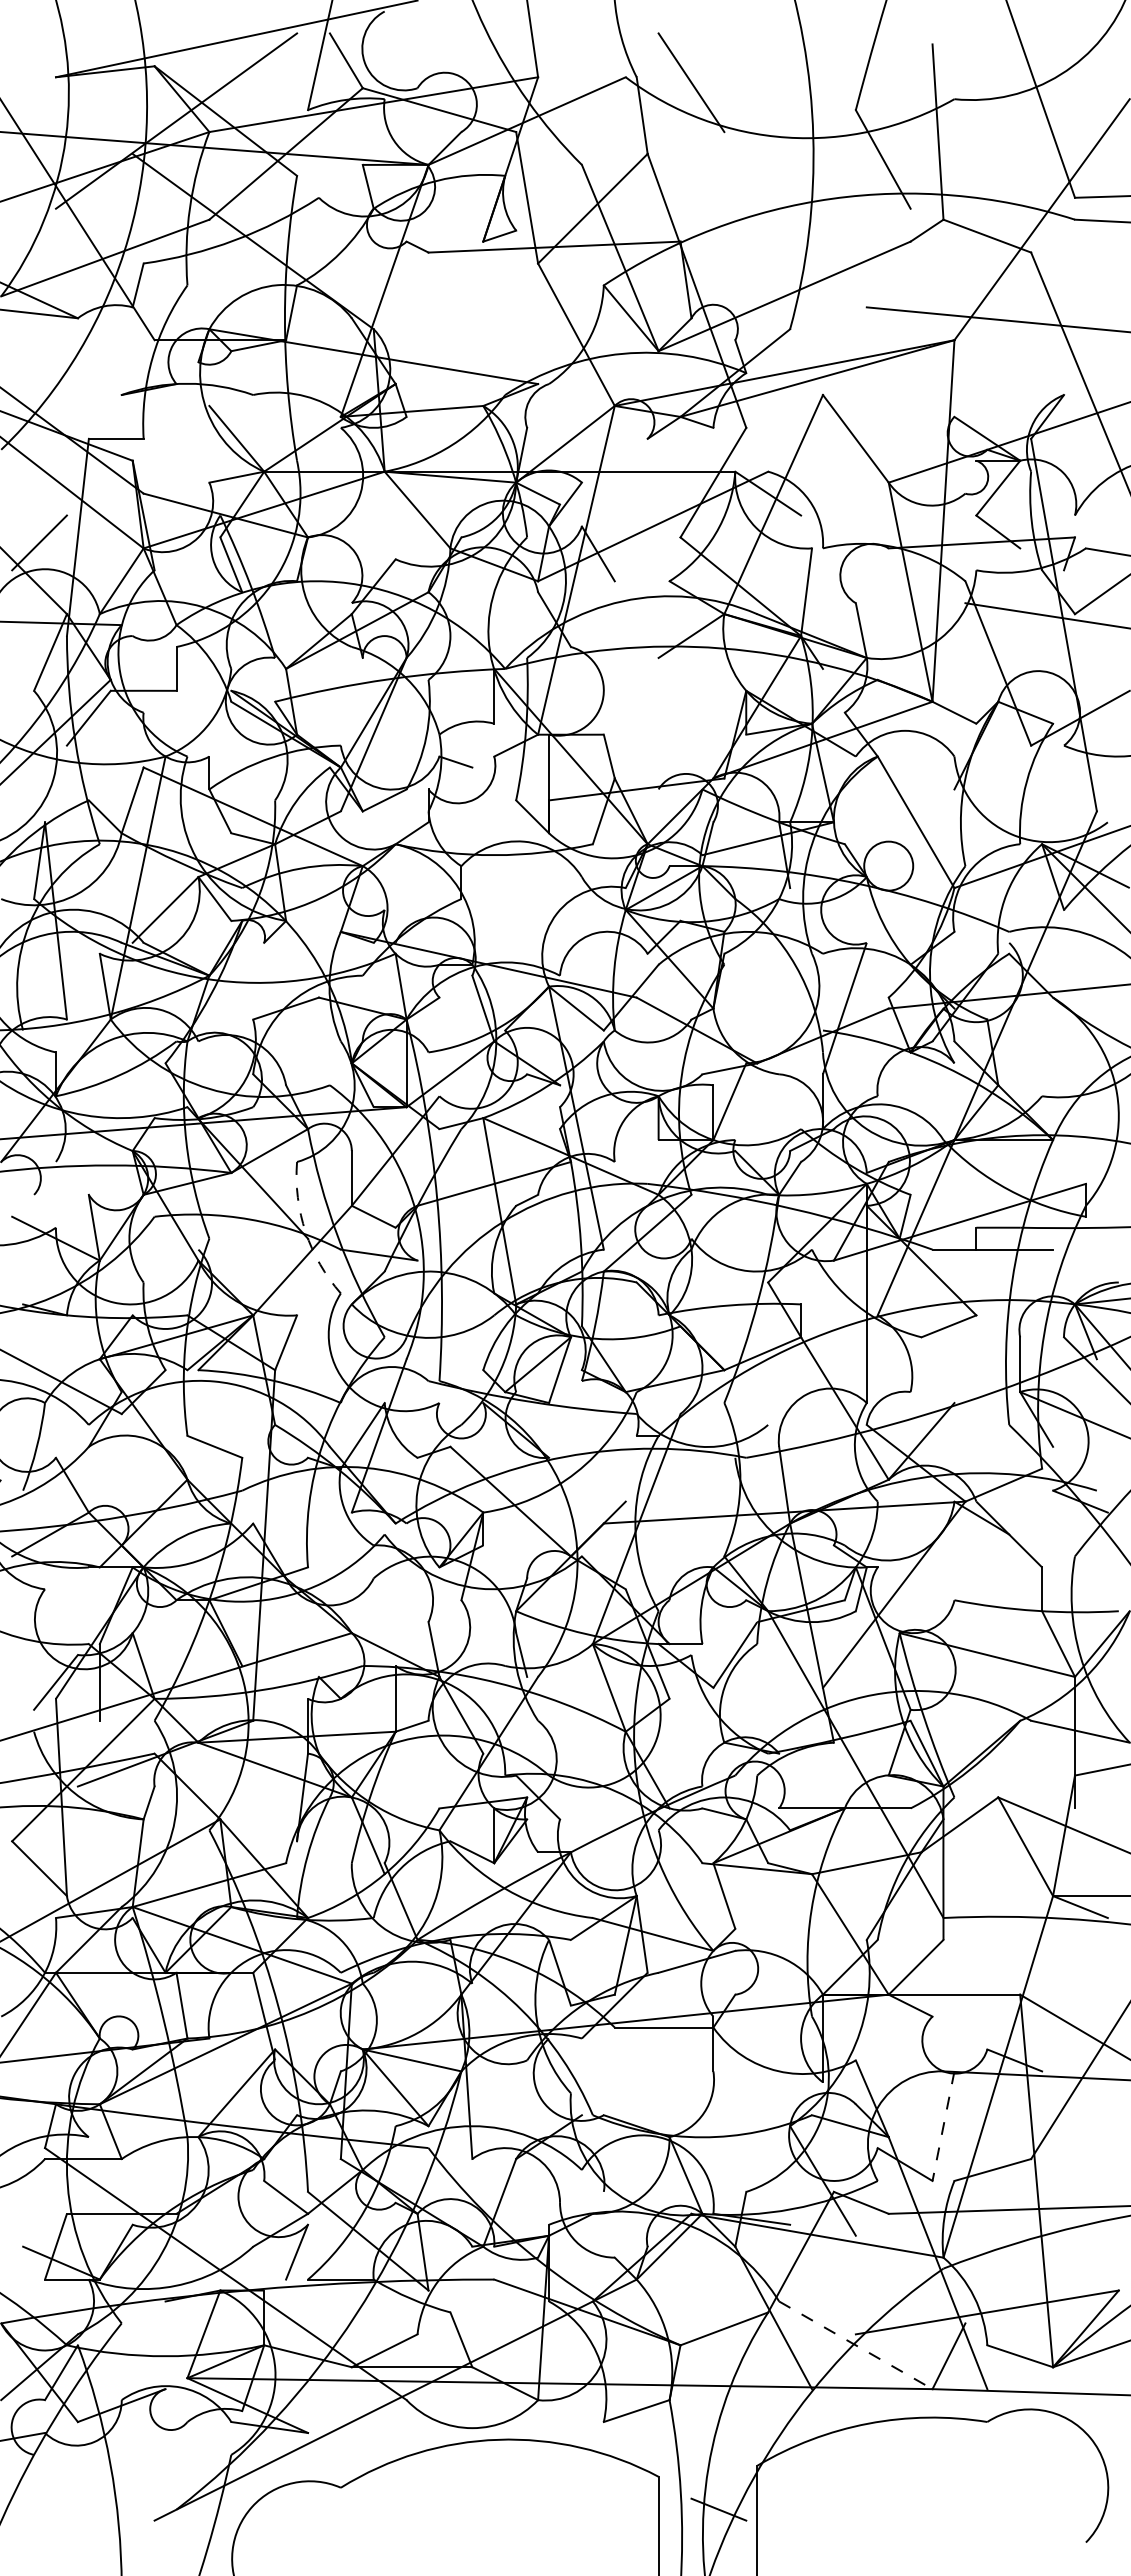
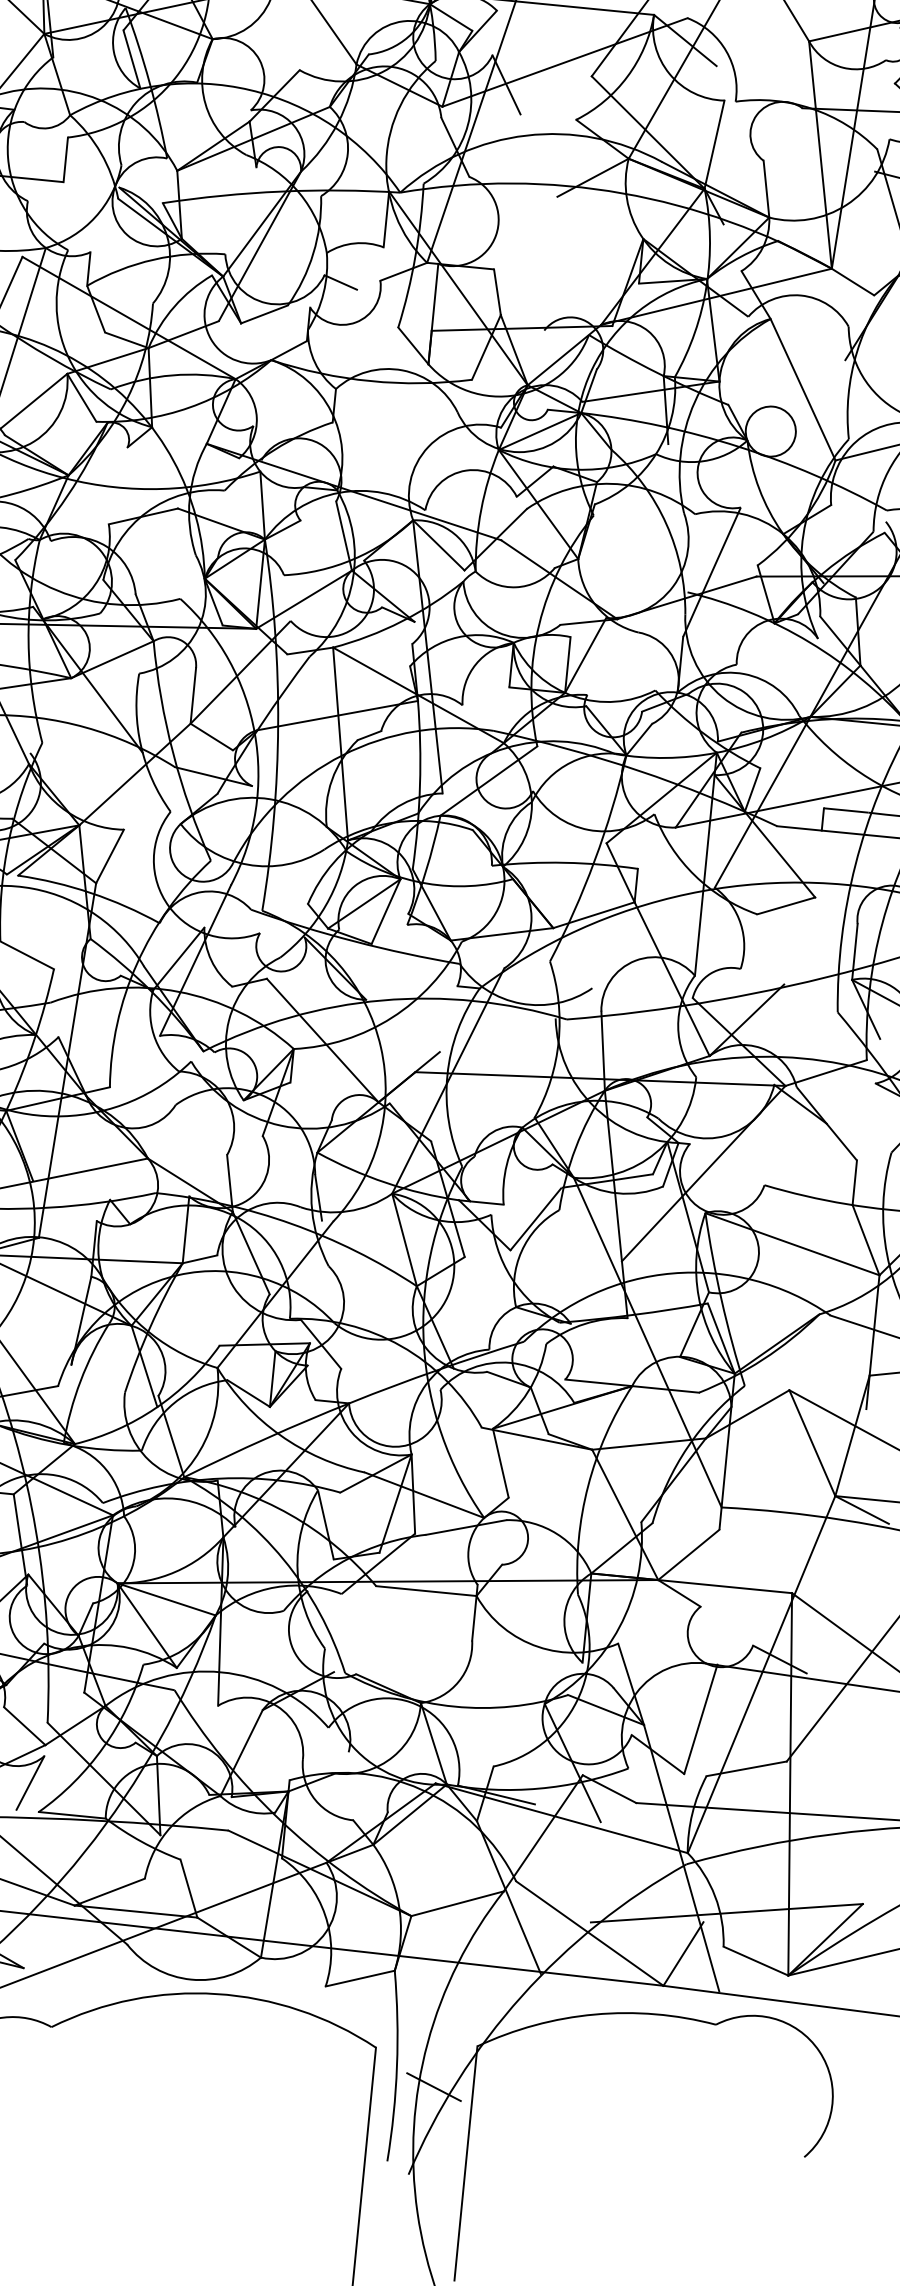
arc: (305, 1232) -> (140, 746), dashed -> solid
line: (943, 2126) -> (700, 1719), dashed -> solid
line: (856, 2345) -> (590, 1933), dashed -> solid

